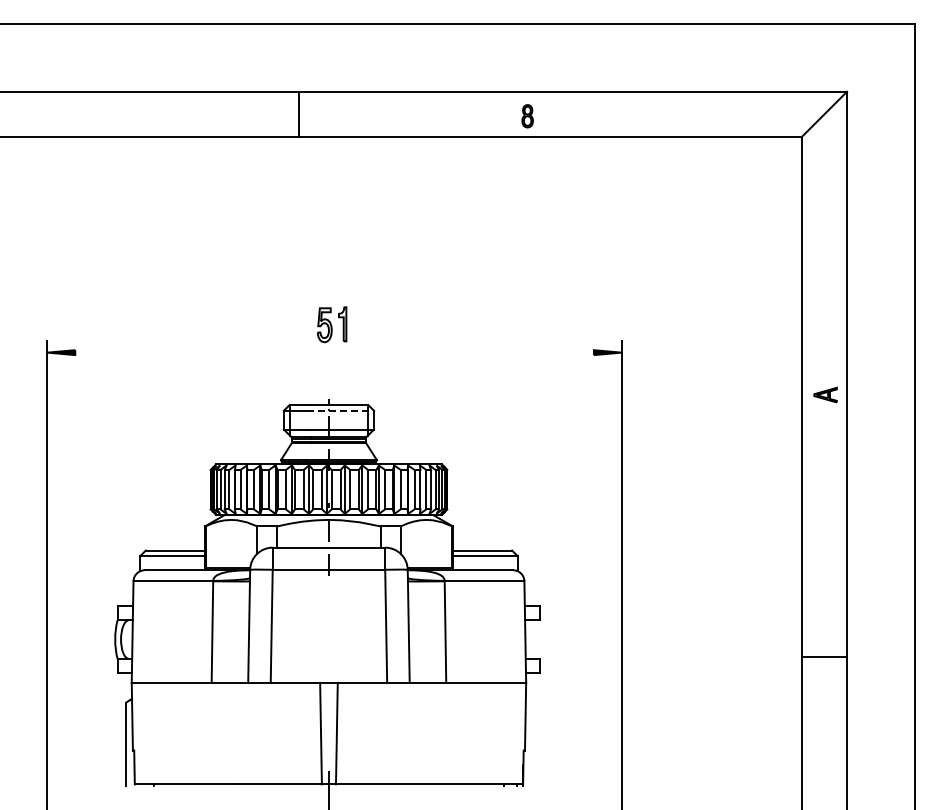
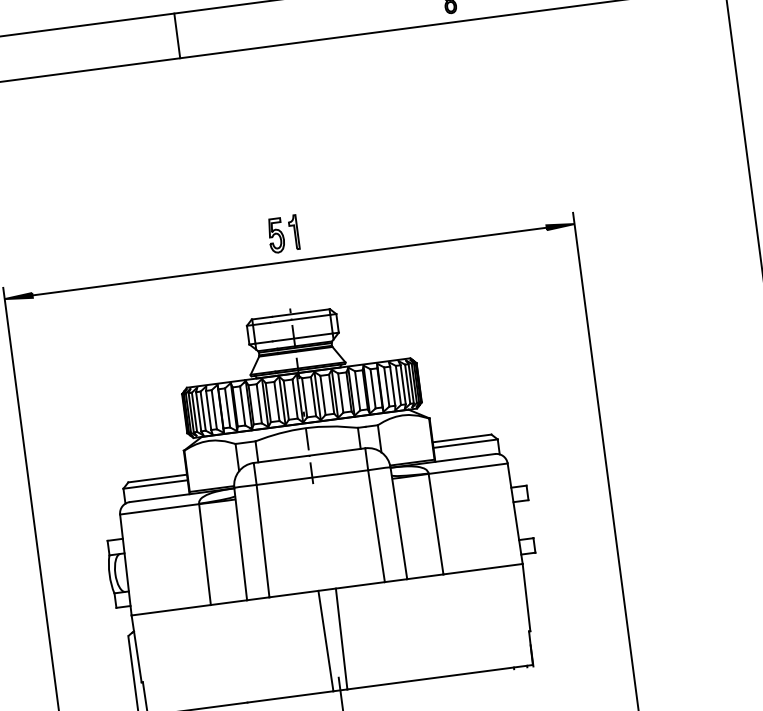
line: (298, 113) -> (177, 35), moved
line: (334, 352) -> (289, 261), added
line: (341, 410) -> (304, 318), dashed -> solid

